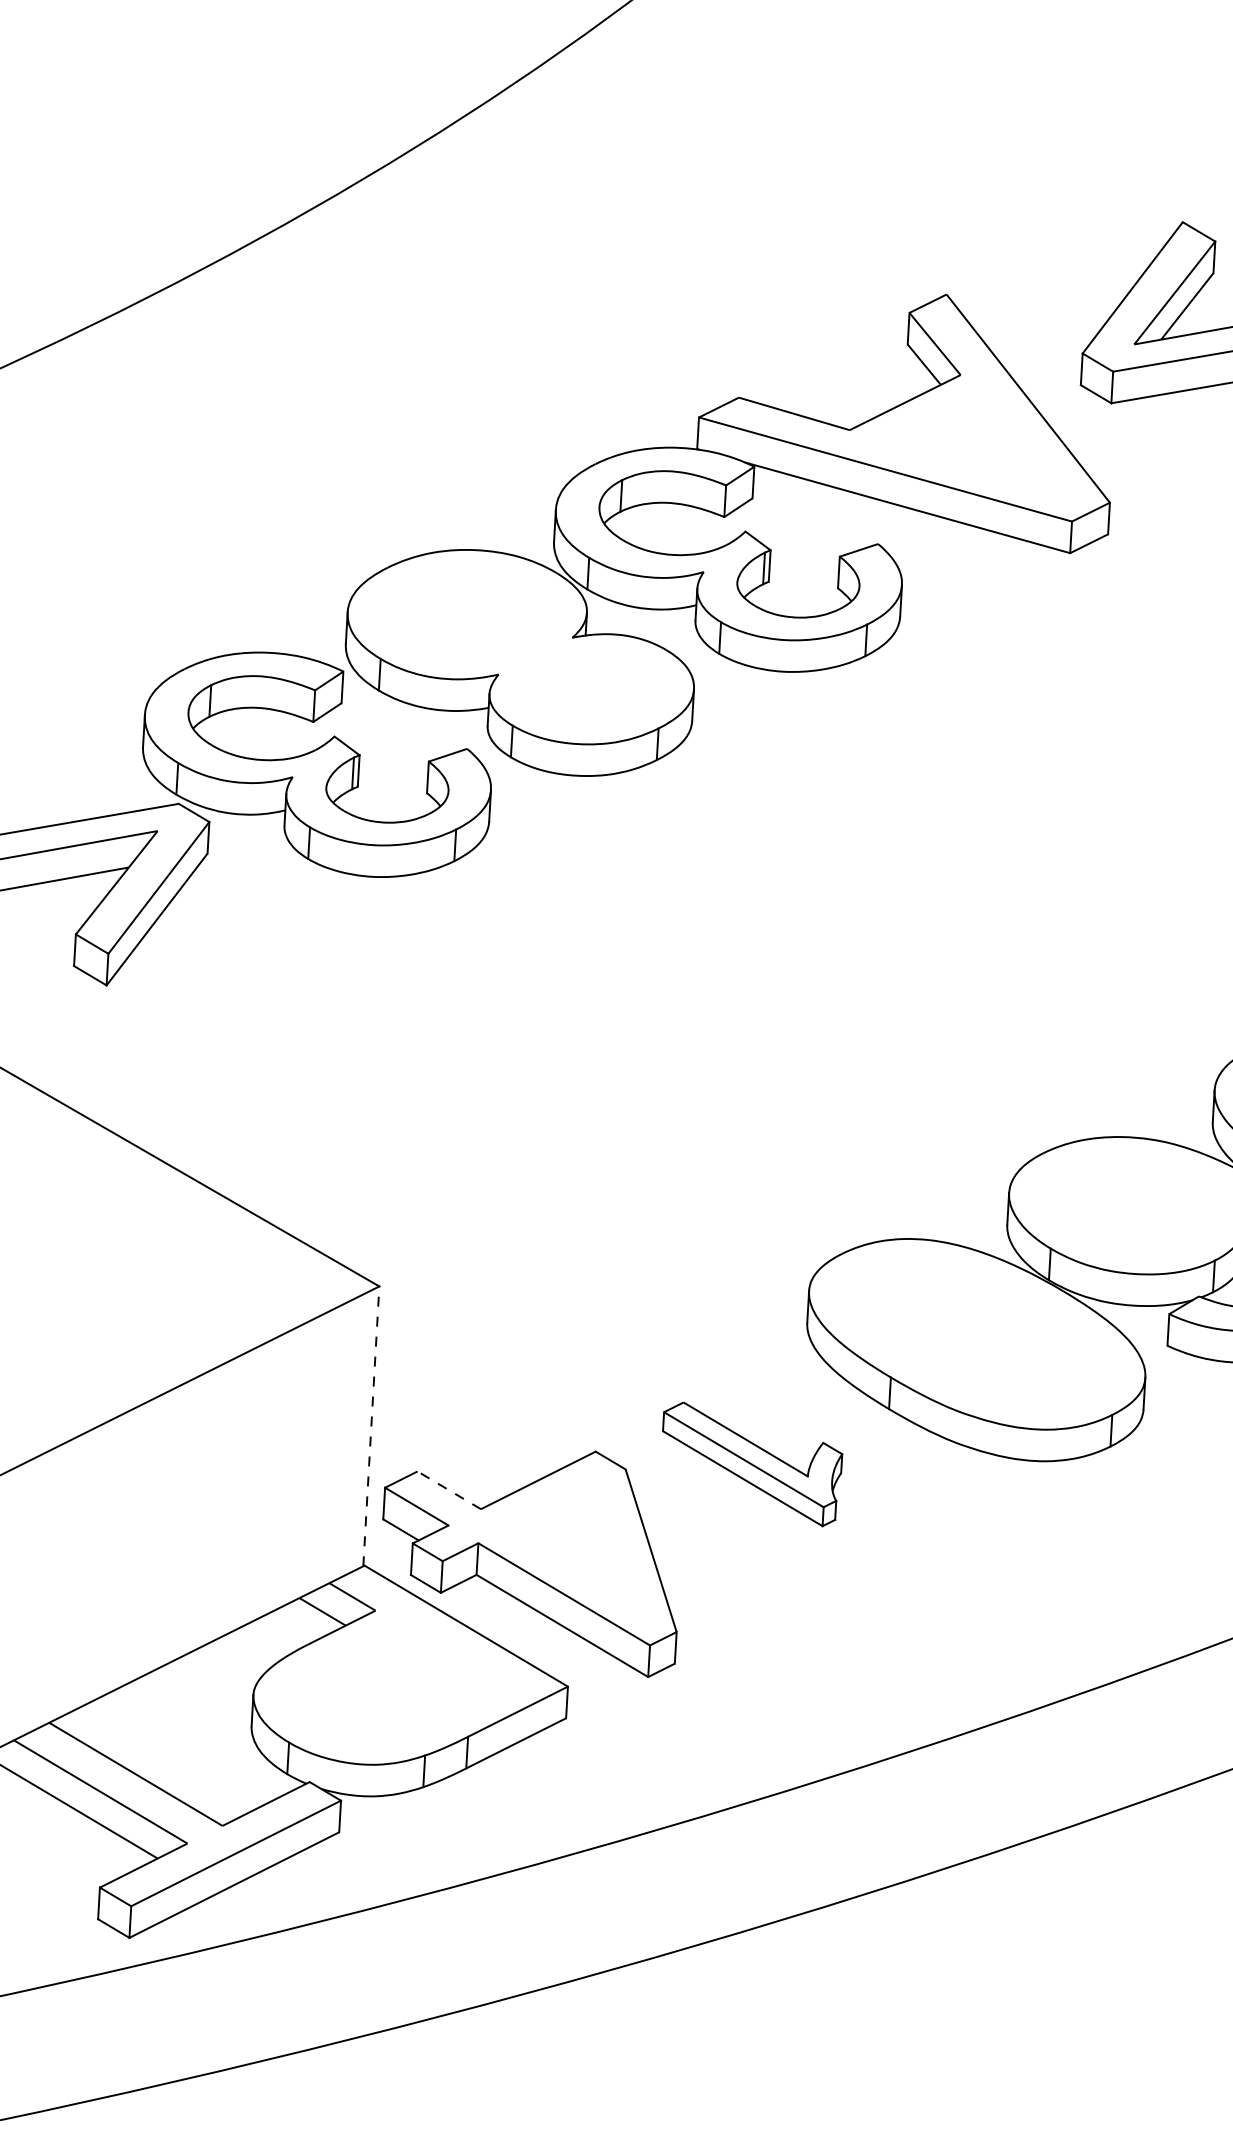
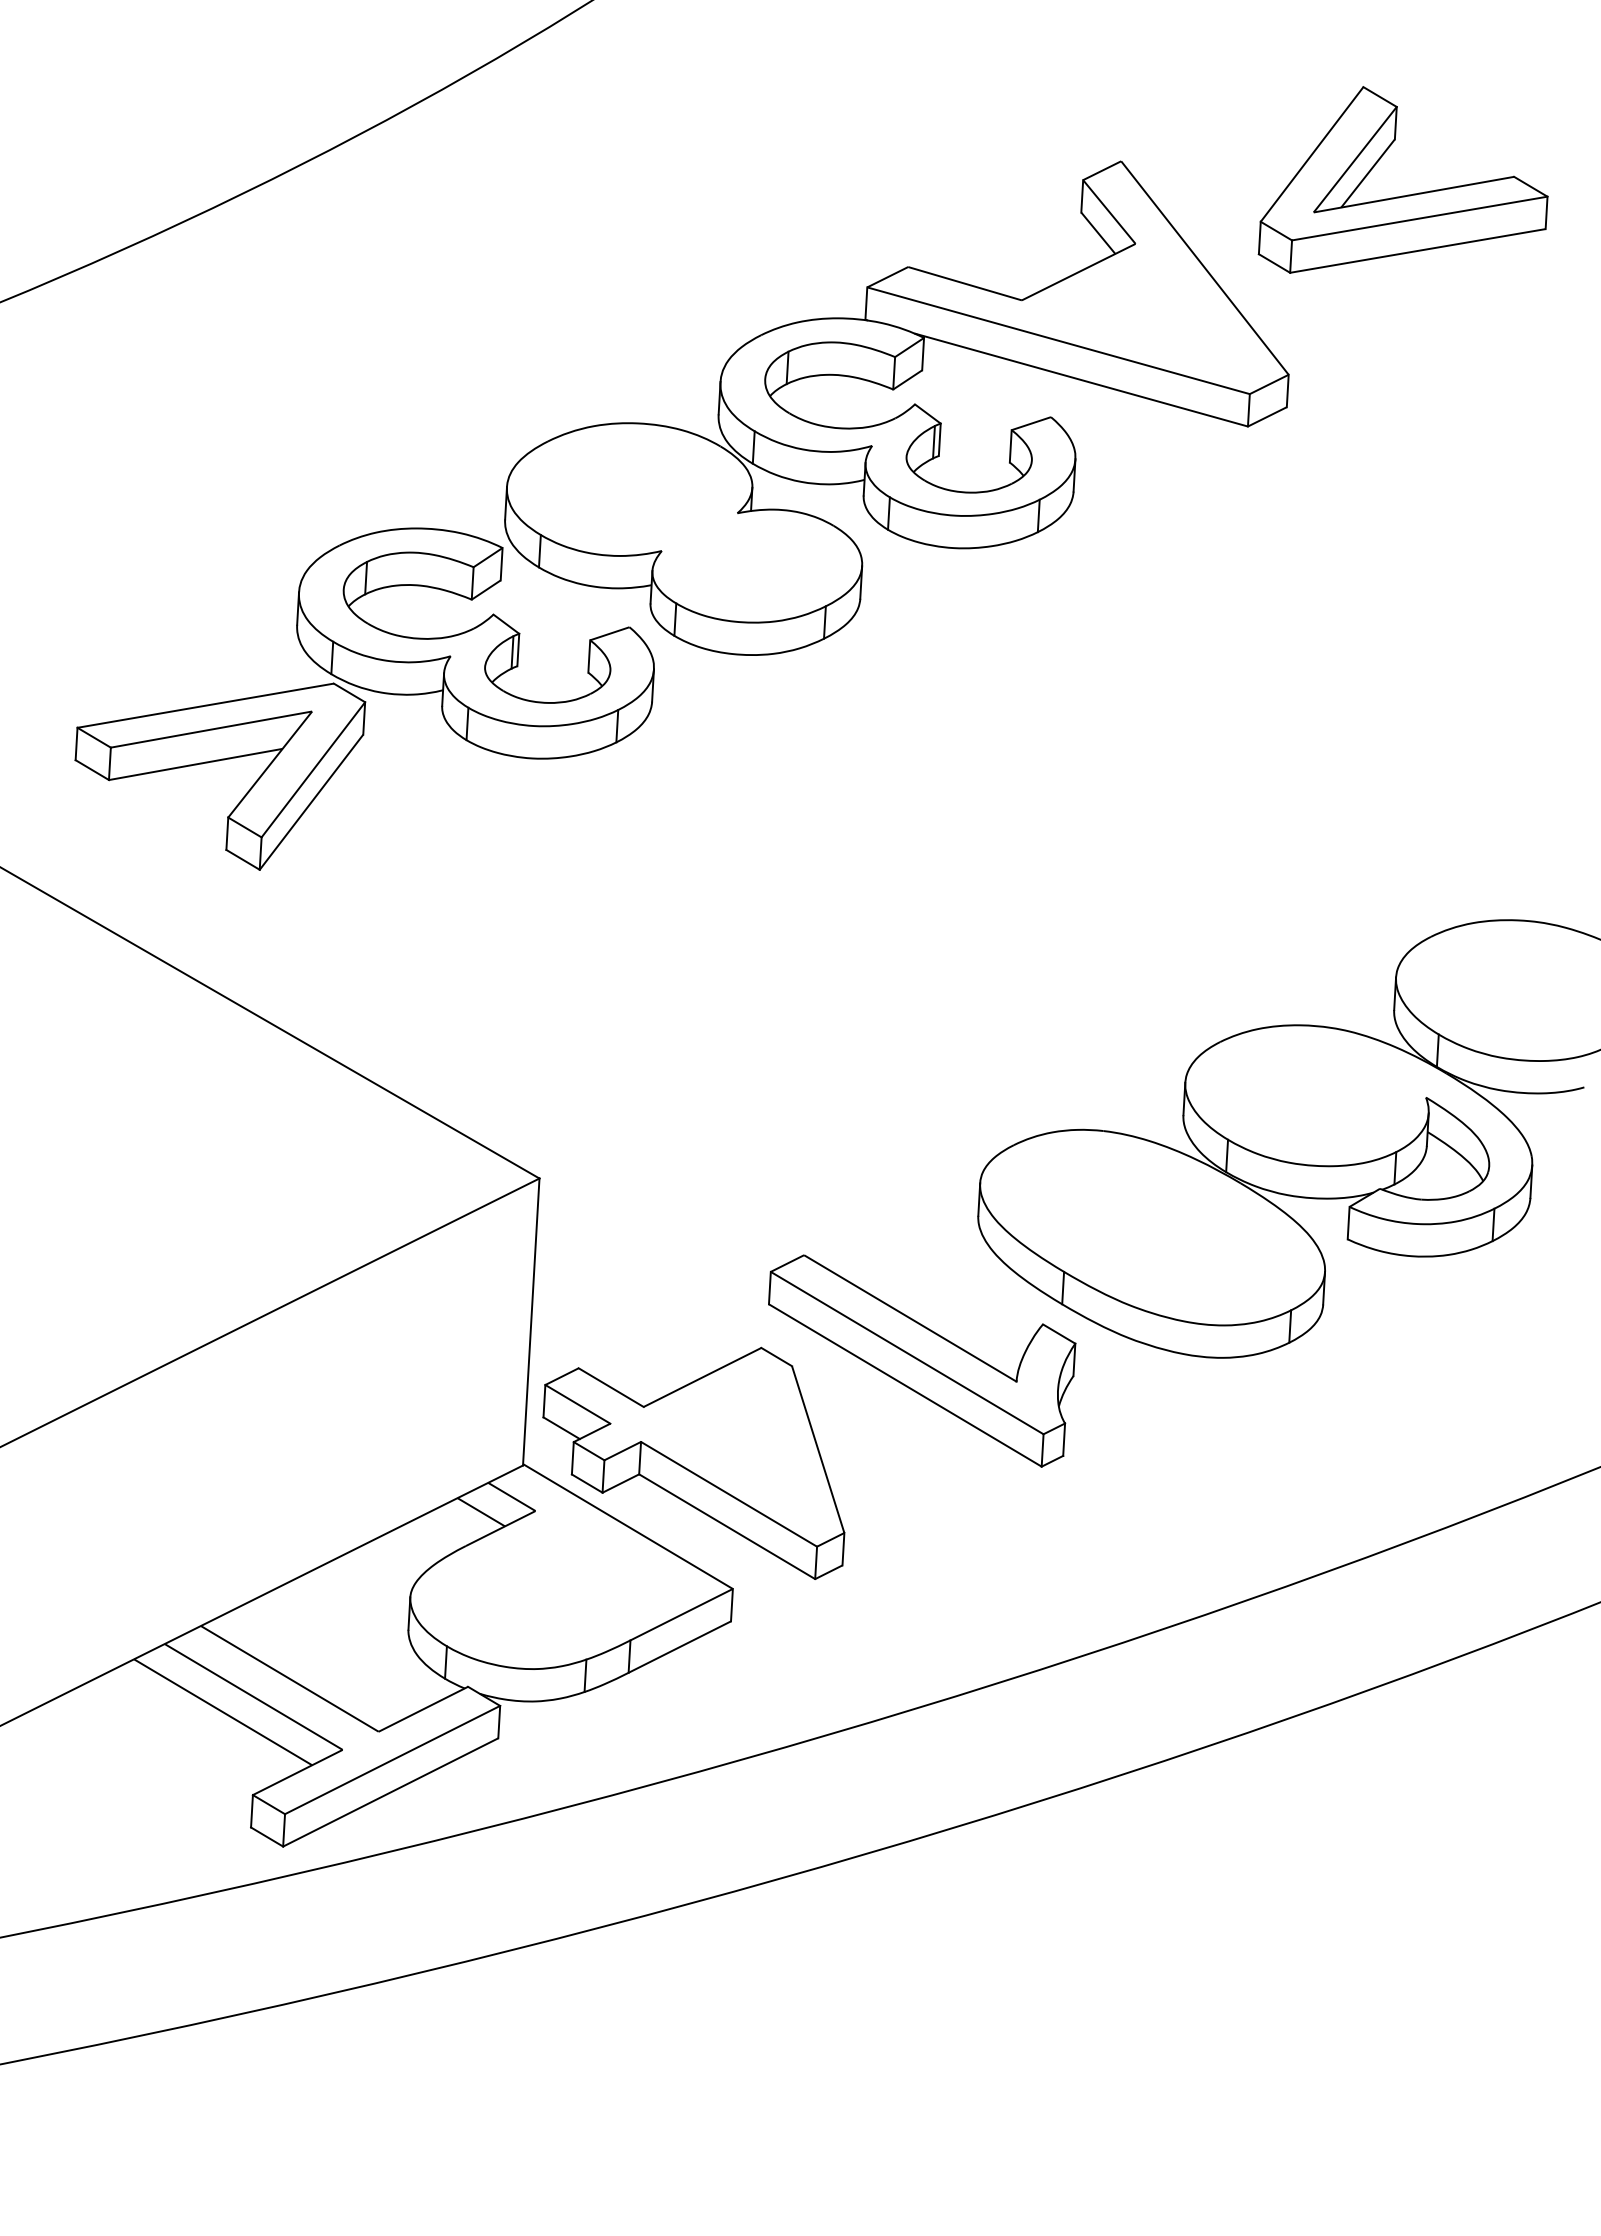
line: (371, 1426) -> (531, 1322), dashed -> solid
part: (752, 1463) -> (922, 1360), size x1.67
line: (449, 1490) -> (611, 1387), dashed -> solid

